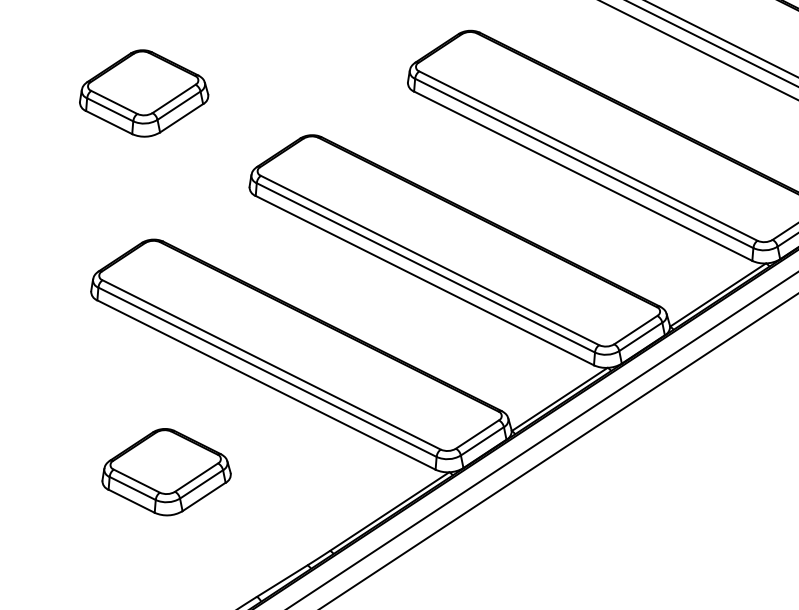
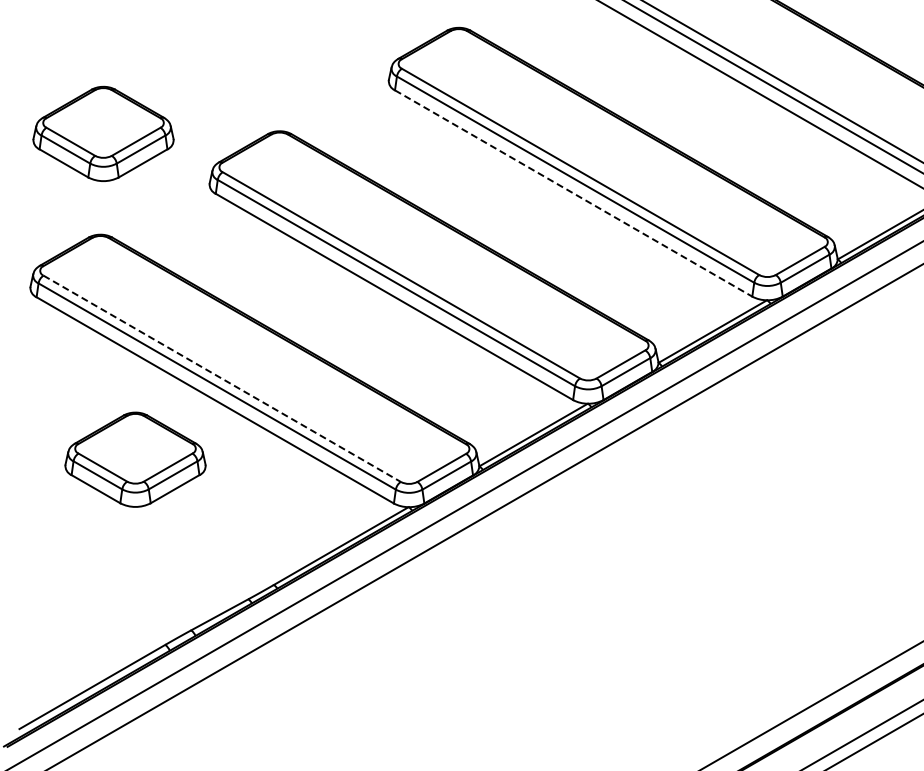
part: (143, 93) -> (103, 133), moved
line: (584, 176) -> (574, 193), solid -> dashed
line: (271, 365) -> (222, 379), solid -> dashed
part: (166, 471) -> (135, 459), moved

